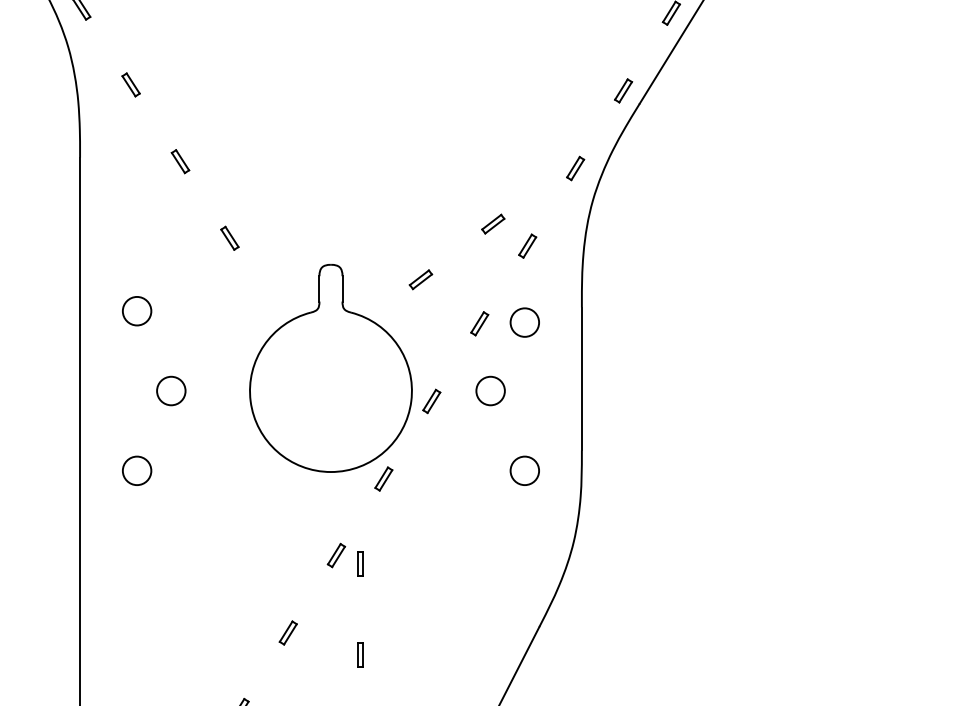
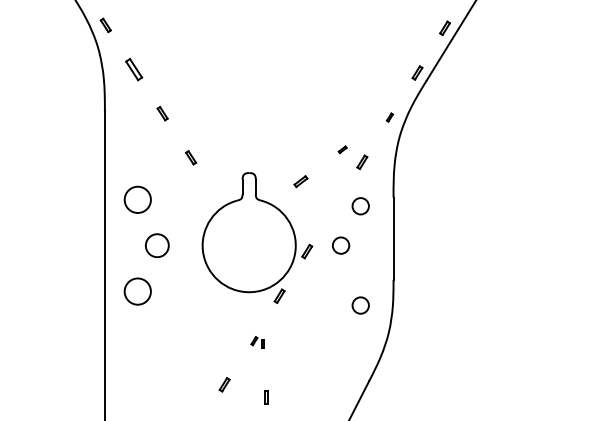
part: (131, 84) -> (134, 69), size x1.6
part: (574, 168) -> (389, 117), size x0.6
part: (493, 223) -> (342, 149), size x0.6
circle: (136, 310) -> (137, 199), size x1.6
part: (479, 322) -> (334, 206), removed
circle: (171, 390) -> (157, 245), size x1.4
circle: (136, 470) -> (137, 291), size x1.6
circle: (524, 470) -> (360, 305), moved
part: (345, 559) -> (257, 342), size x0.6

